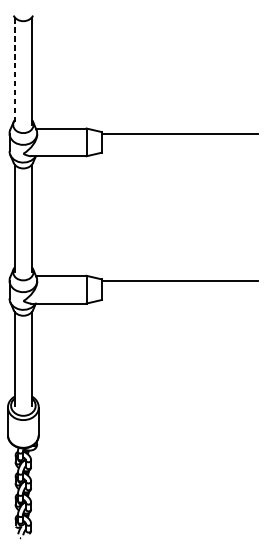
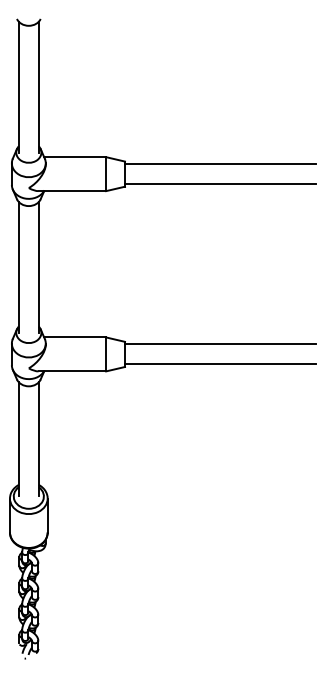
line: (14, 71) -> (18, 87), dashed -> solid
line: (179, 150) -> (220, 184), added
line: (179, 297) -> (220, 364), added

